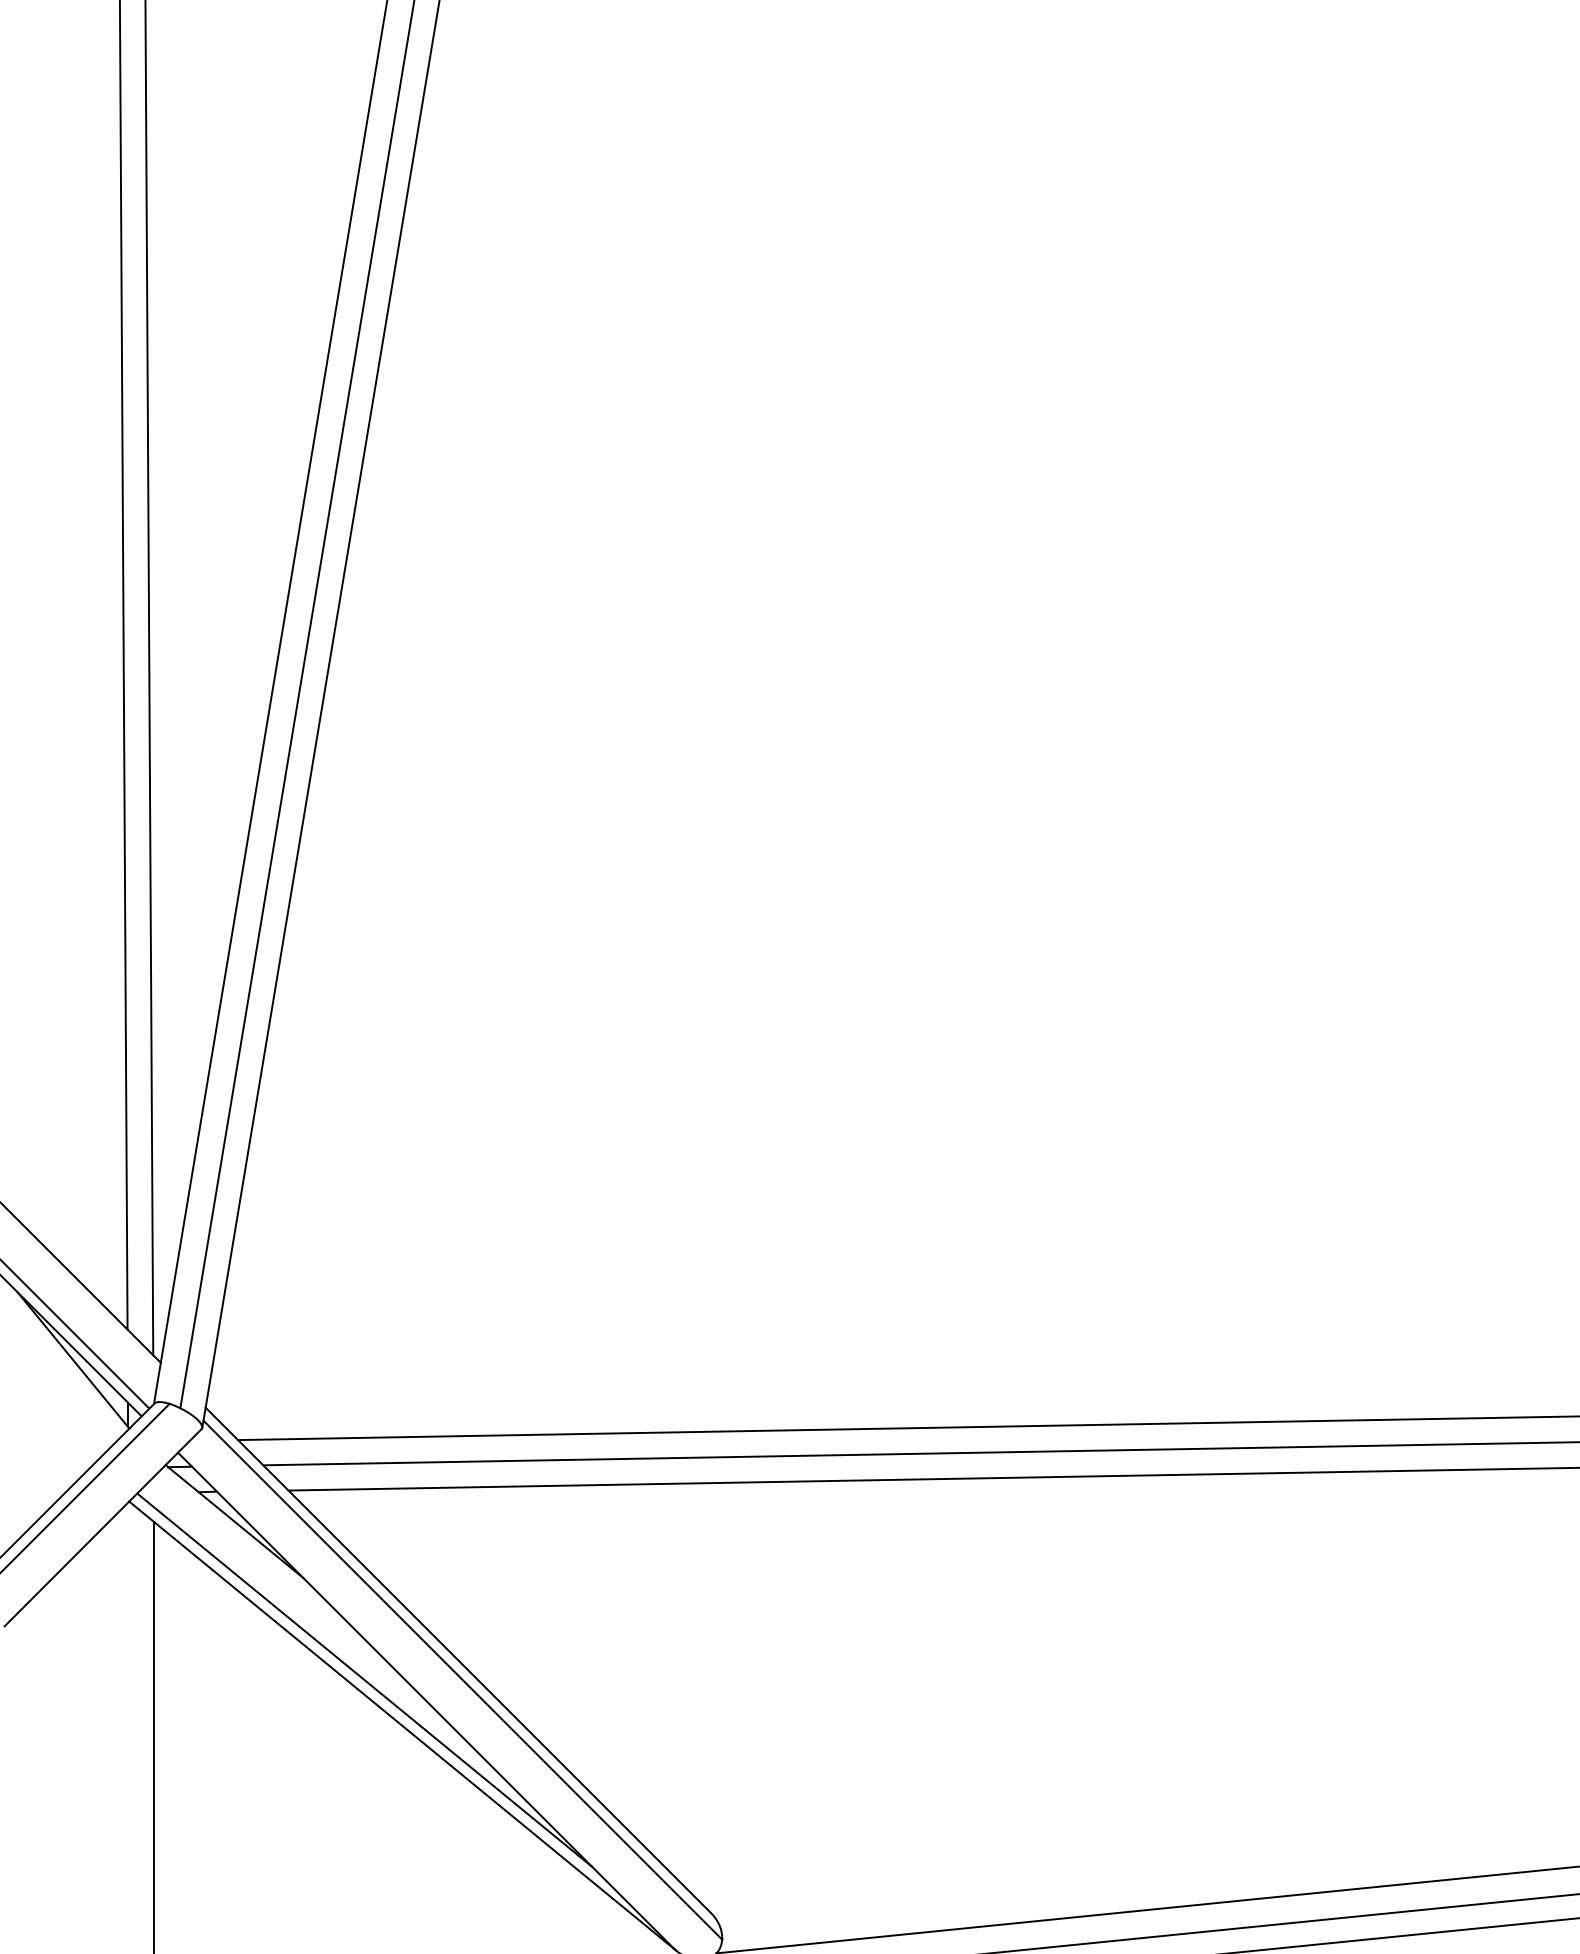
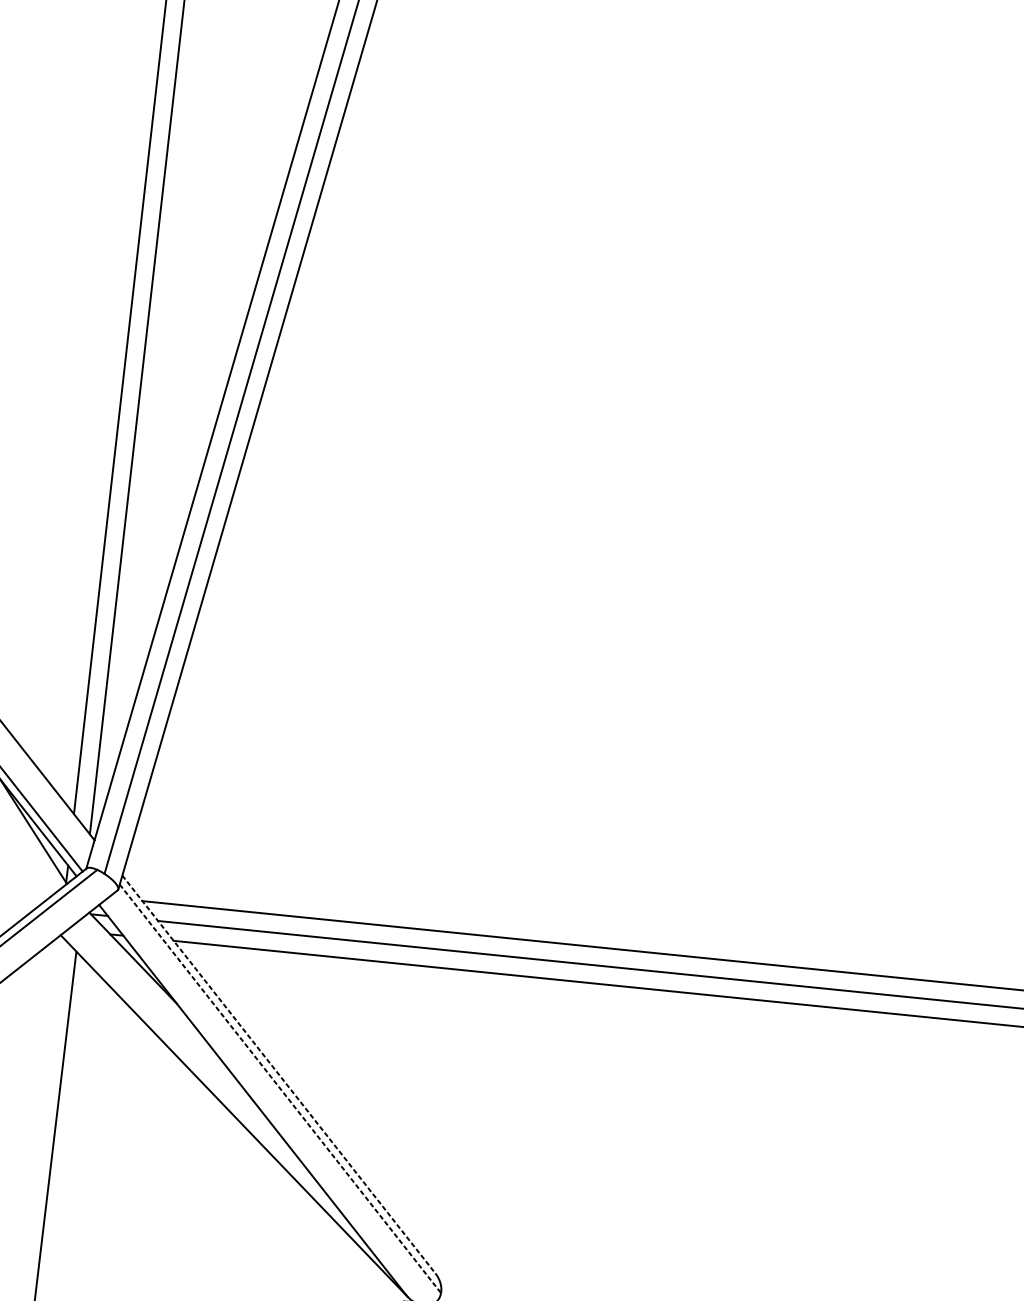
line: (458, 1660) -> (279, 1074), solid -> dashed
line: (364, 1680) -> (211, 1080), removed
line: (462, 1680) -> (280, 1089), solid -> dashed

